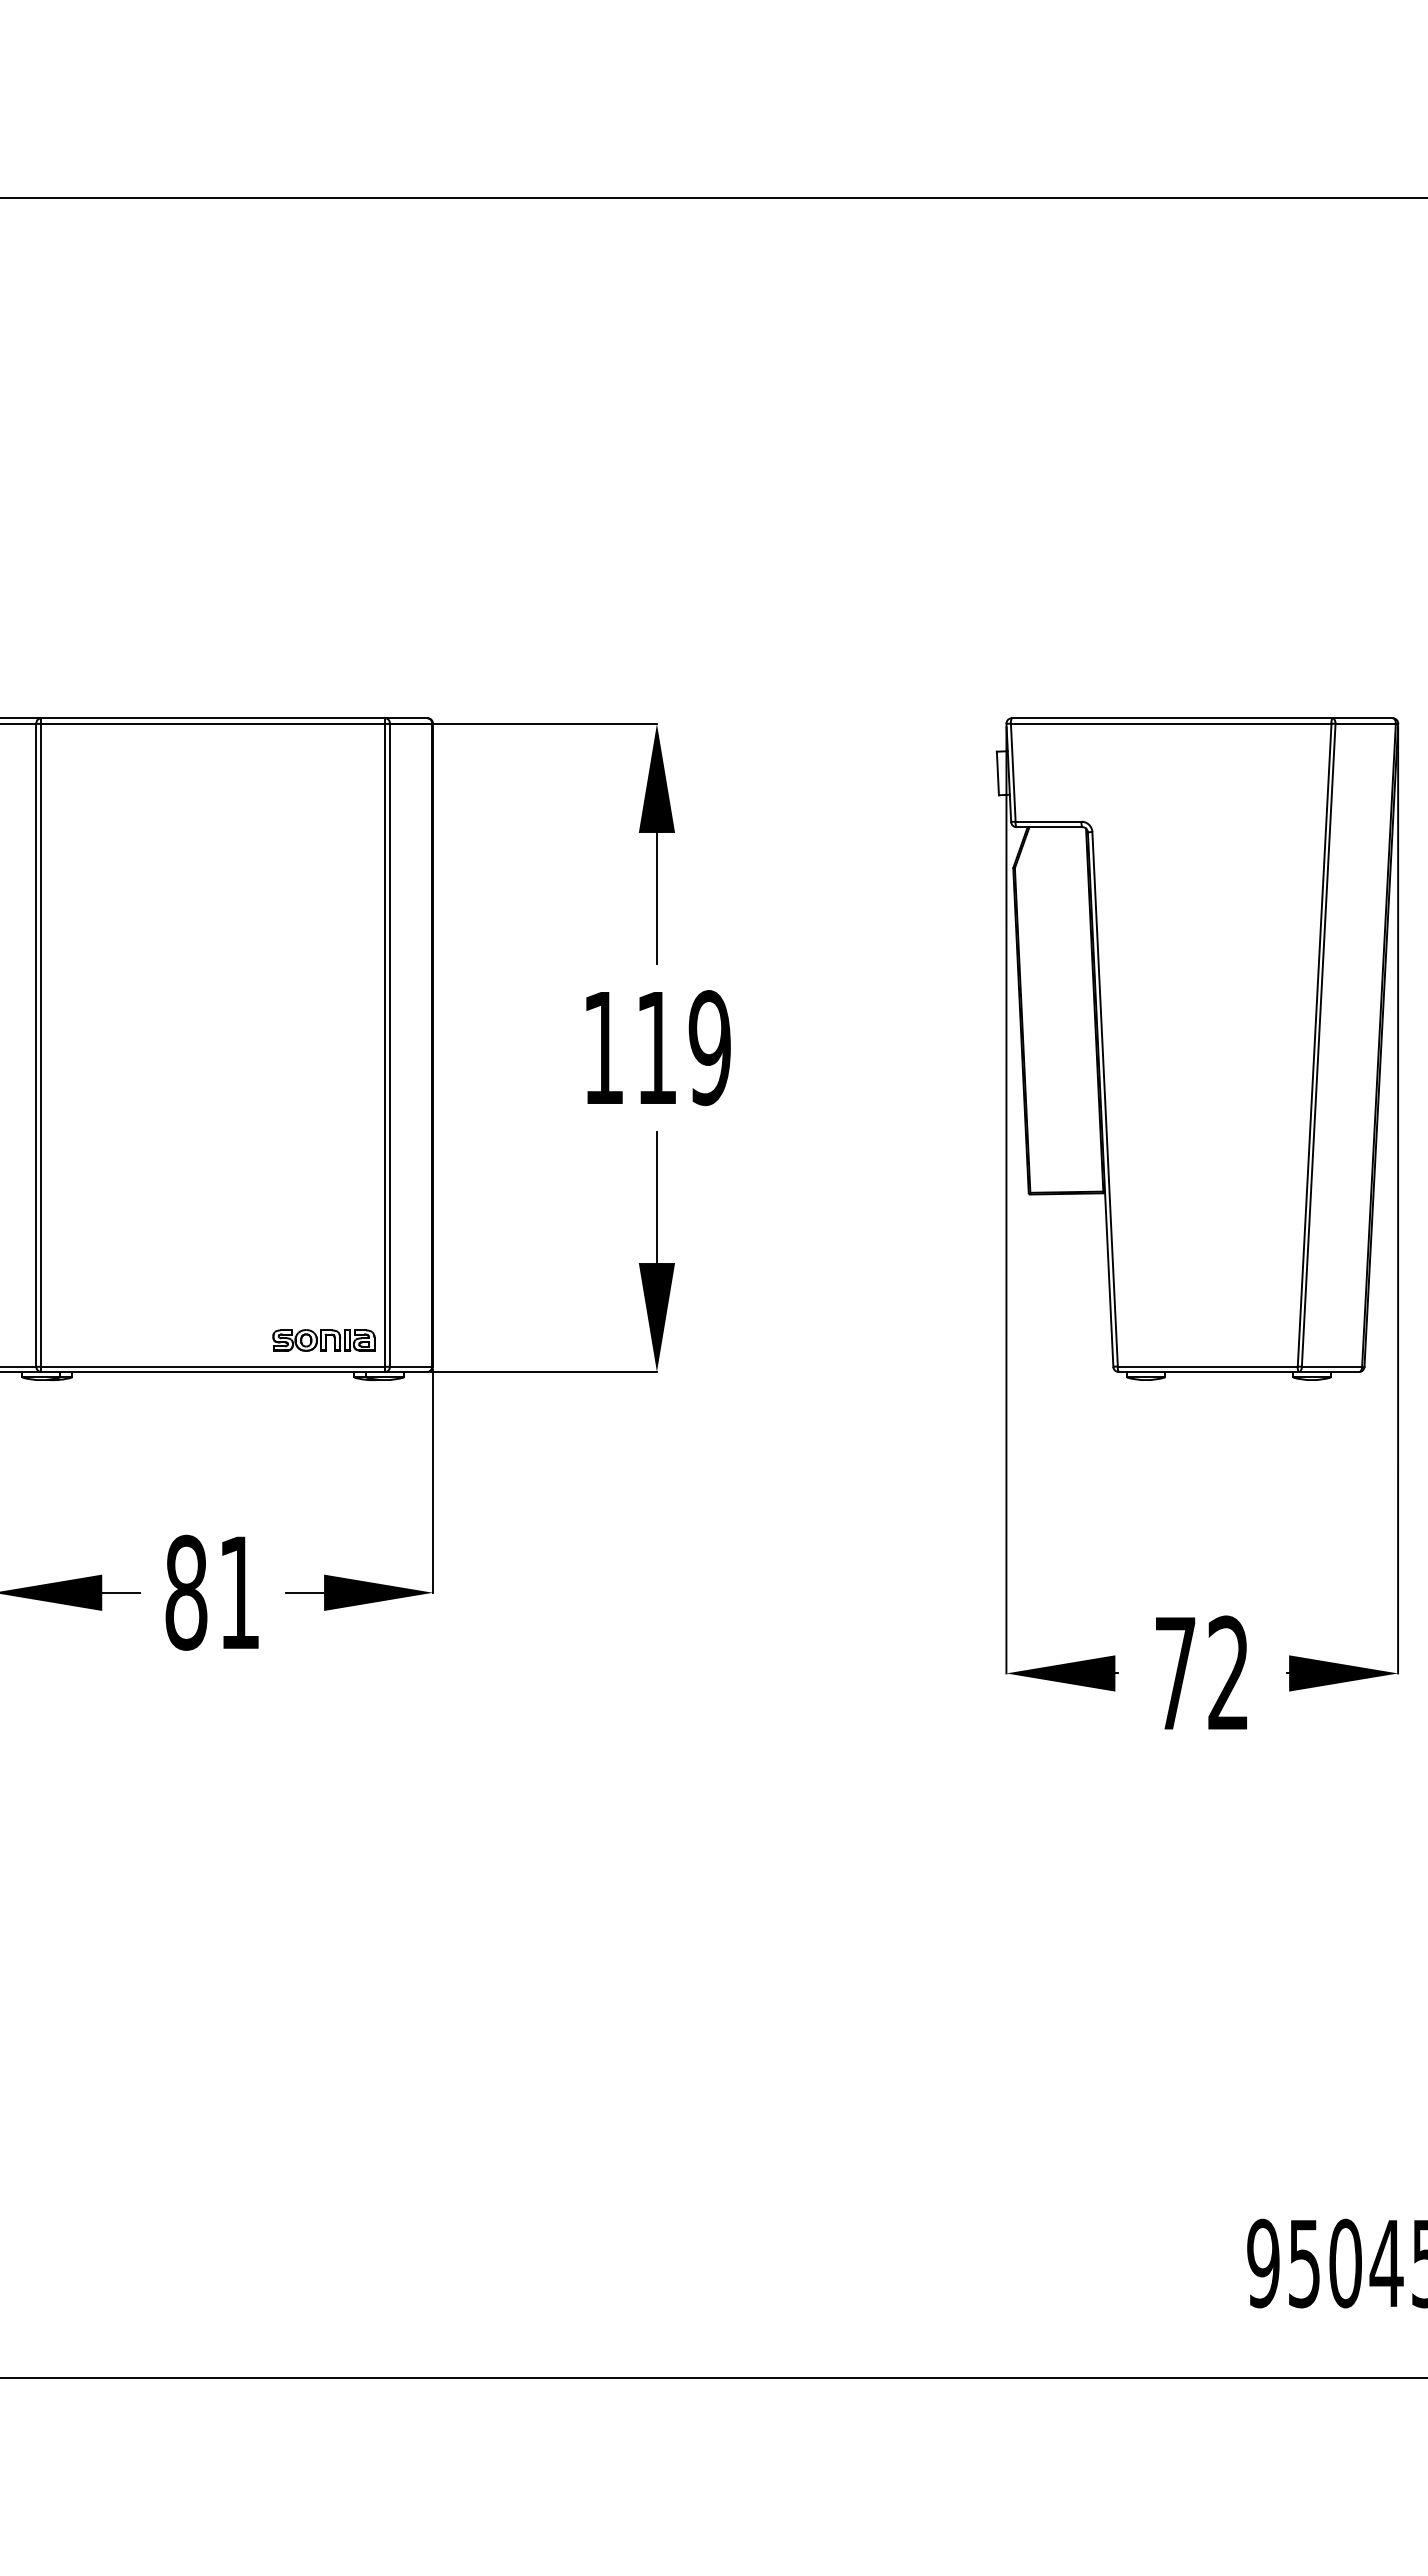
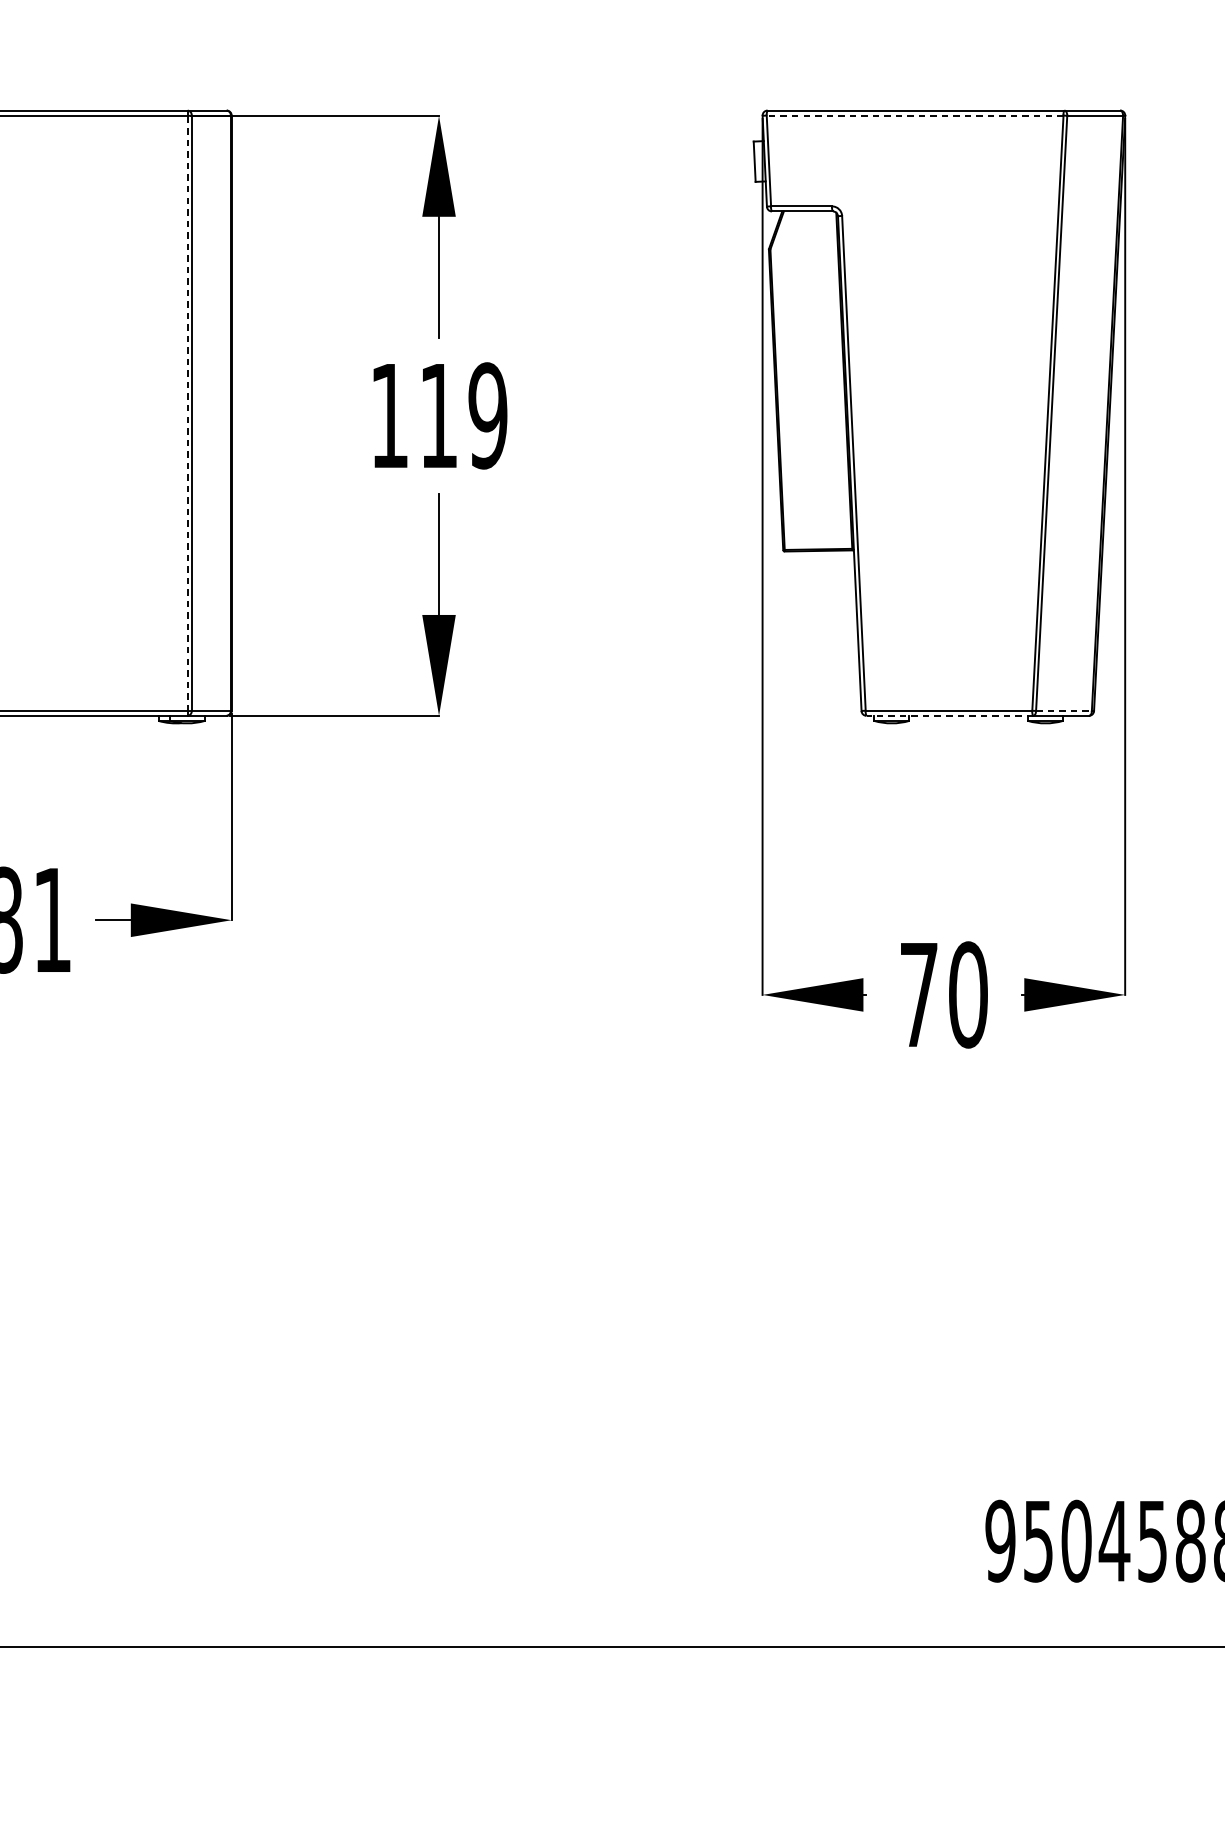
line: (1170, 723) -> (914, 115), solid -> dashed
line: (385, 1044) -> (187, 412), solid -> dashed
part: (323, 1340) -> (130, 686), removed
line: (1332, 1366) -> (1064, 710), solid -> dashed
line: (1208, 1372) -> (949, 716), solid -> dashed
text: (1228, 1673) -> (968, 994), 72 -> 70

